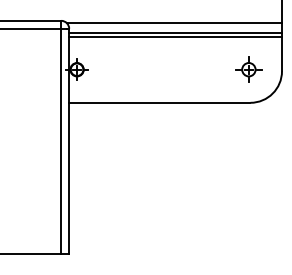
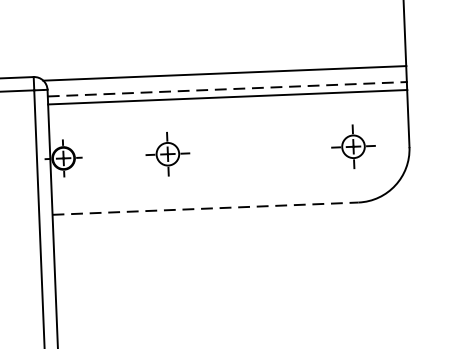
line: (176, 32) -> (228, 88), solid -> dashed
part: (138, 69) -> (167, 153), added
line: (159, 102) -> (204, 208), solid -> dashed

